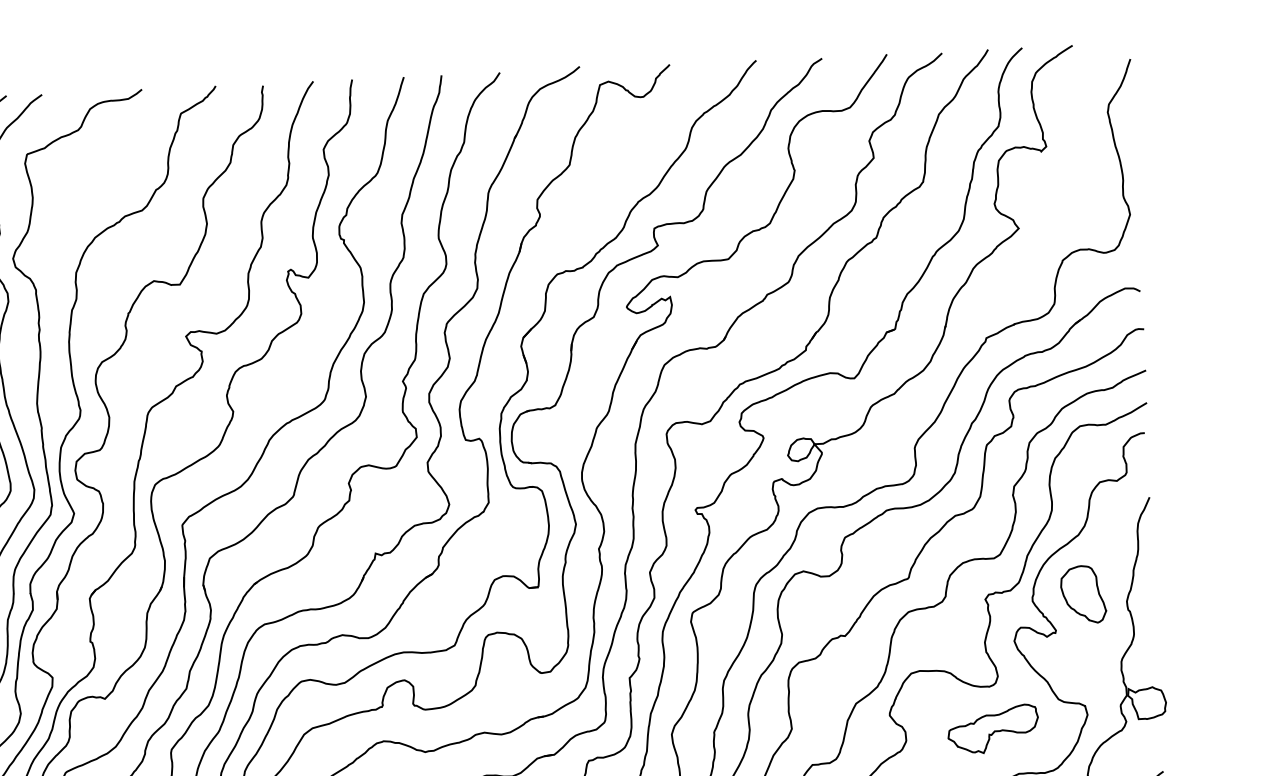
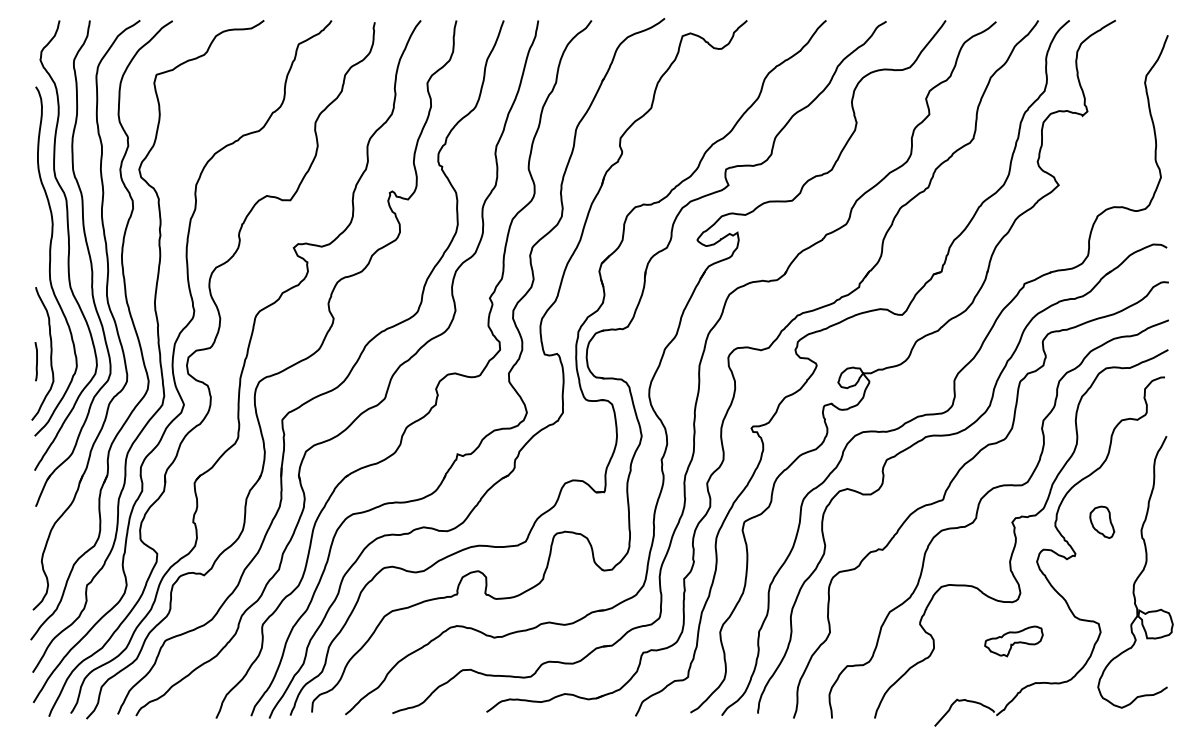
part: (1083, 594) -> (1102, 522), size x0.6
part: (992, 729) -> (1013, 641), size x0.7

